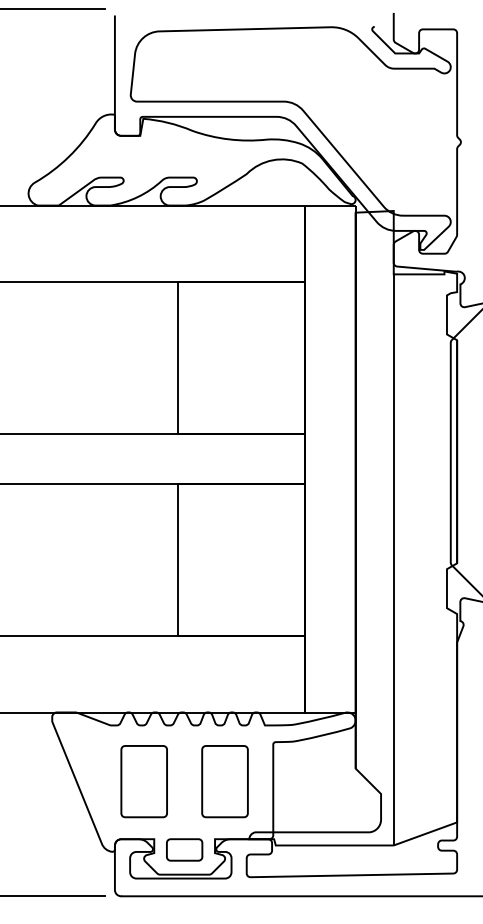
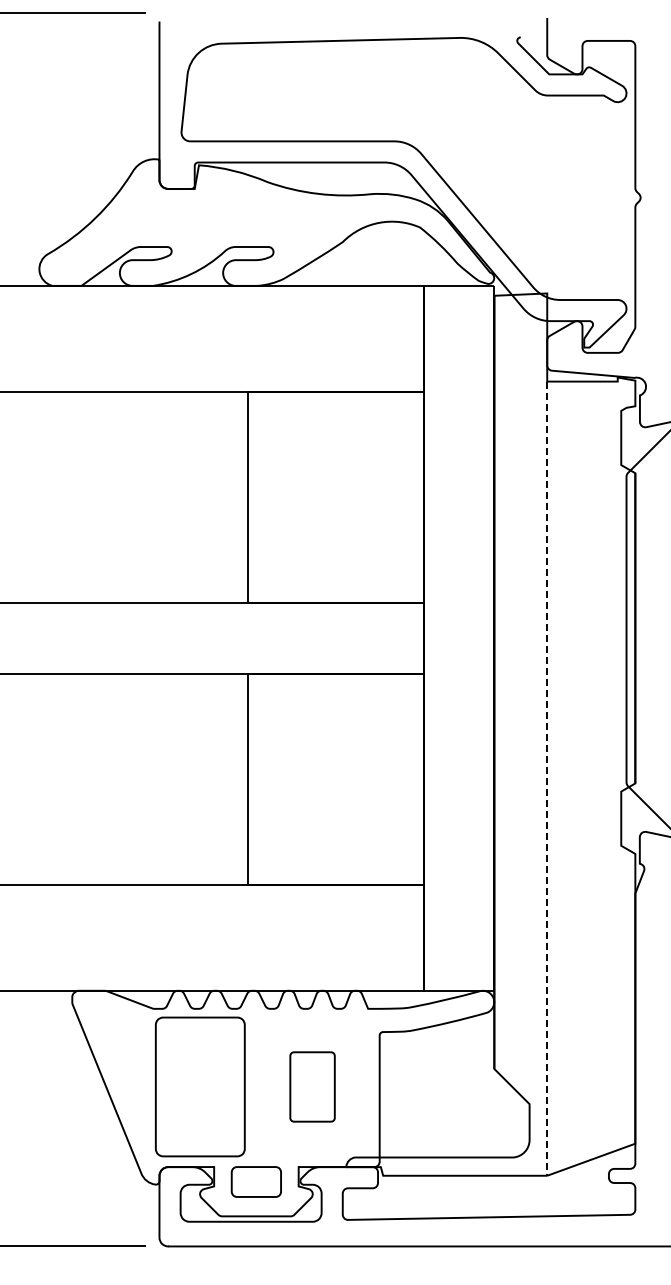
line: (393, 560) -> (547, 779), solid -> dashed
part: (143, 781) -> (199, 1086), size x1.4
part: (224, 781) -> (312, 1086), size x0.7

